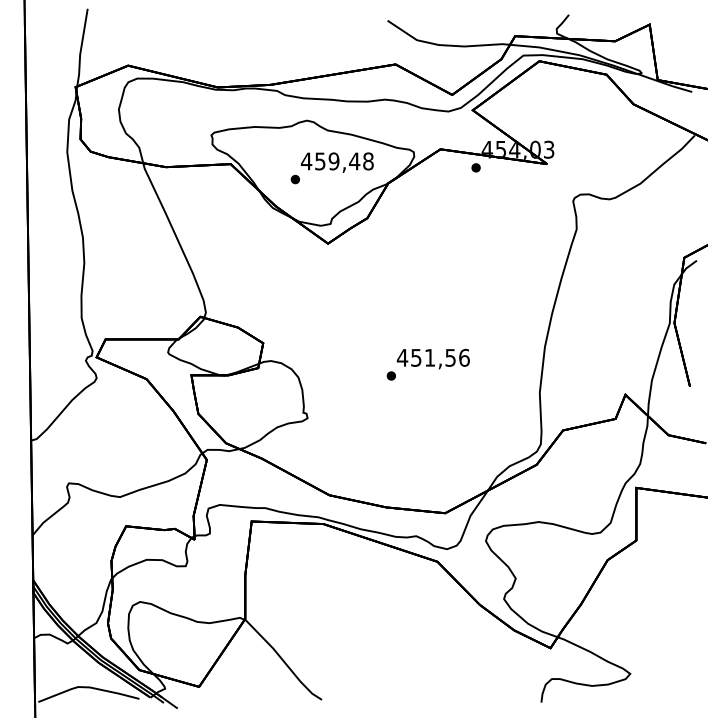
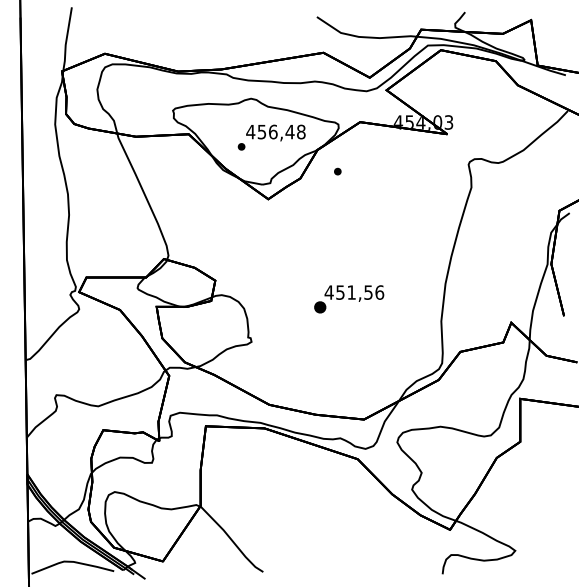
text: (333, 161) -> (272, 132), 459,48 -> 456,48
part: (475, 167) -> (337, 171), moved
part: (390, 375) -> (319, 306), size x1.6

